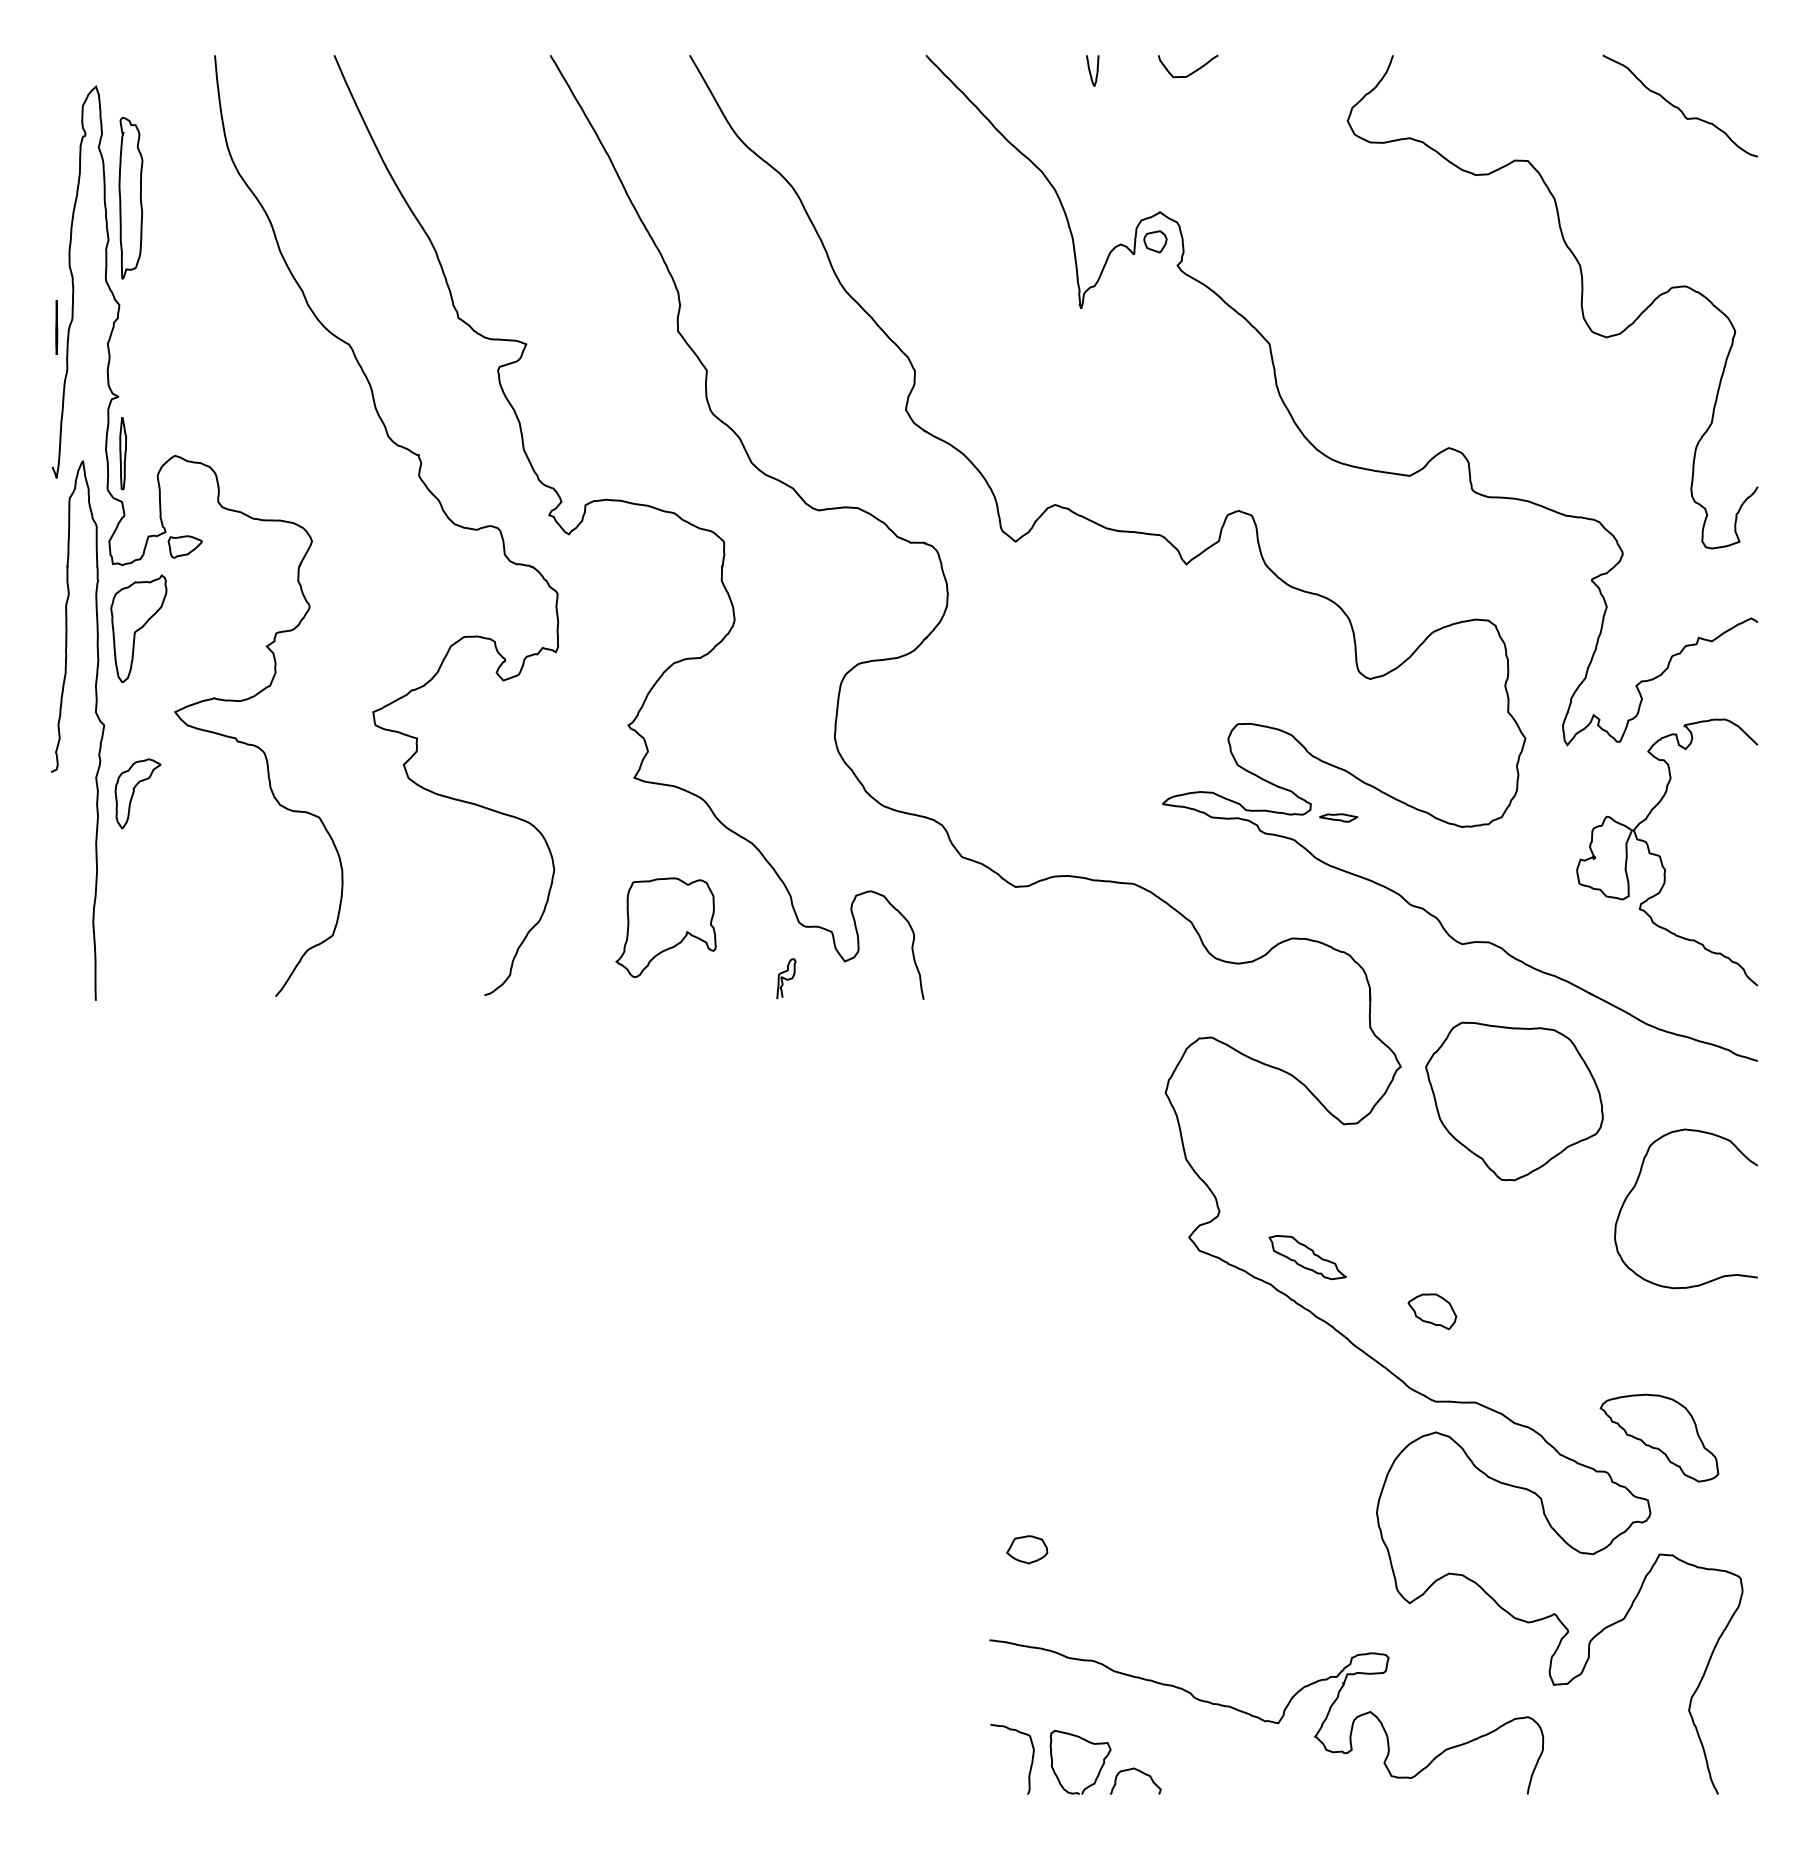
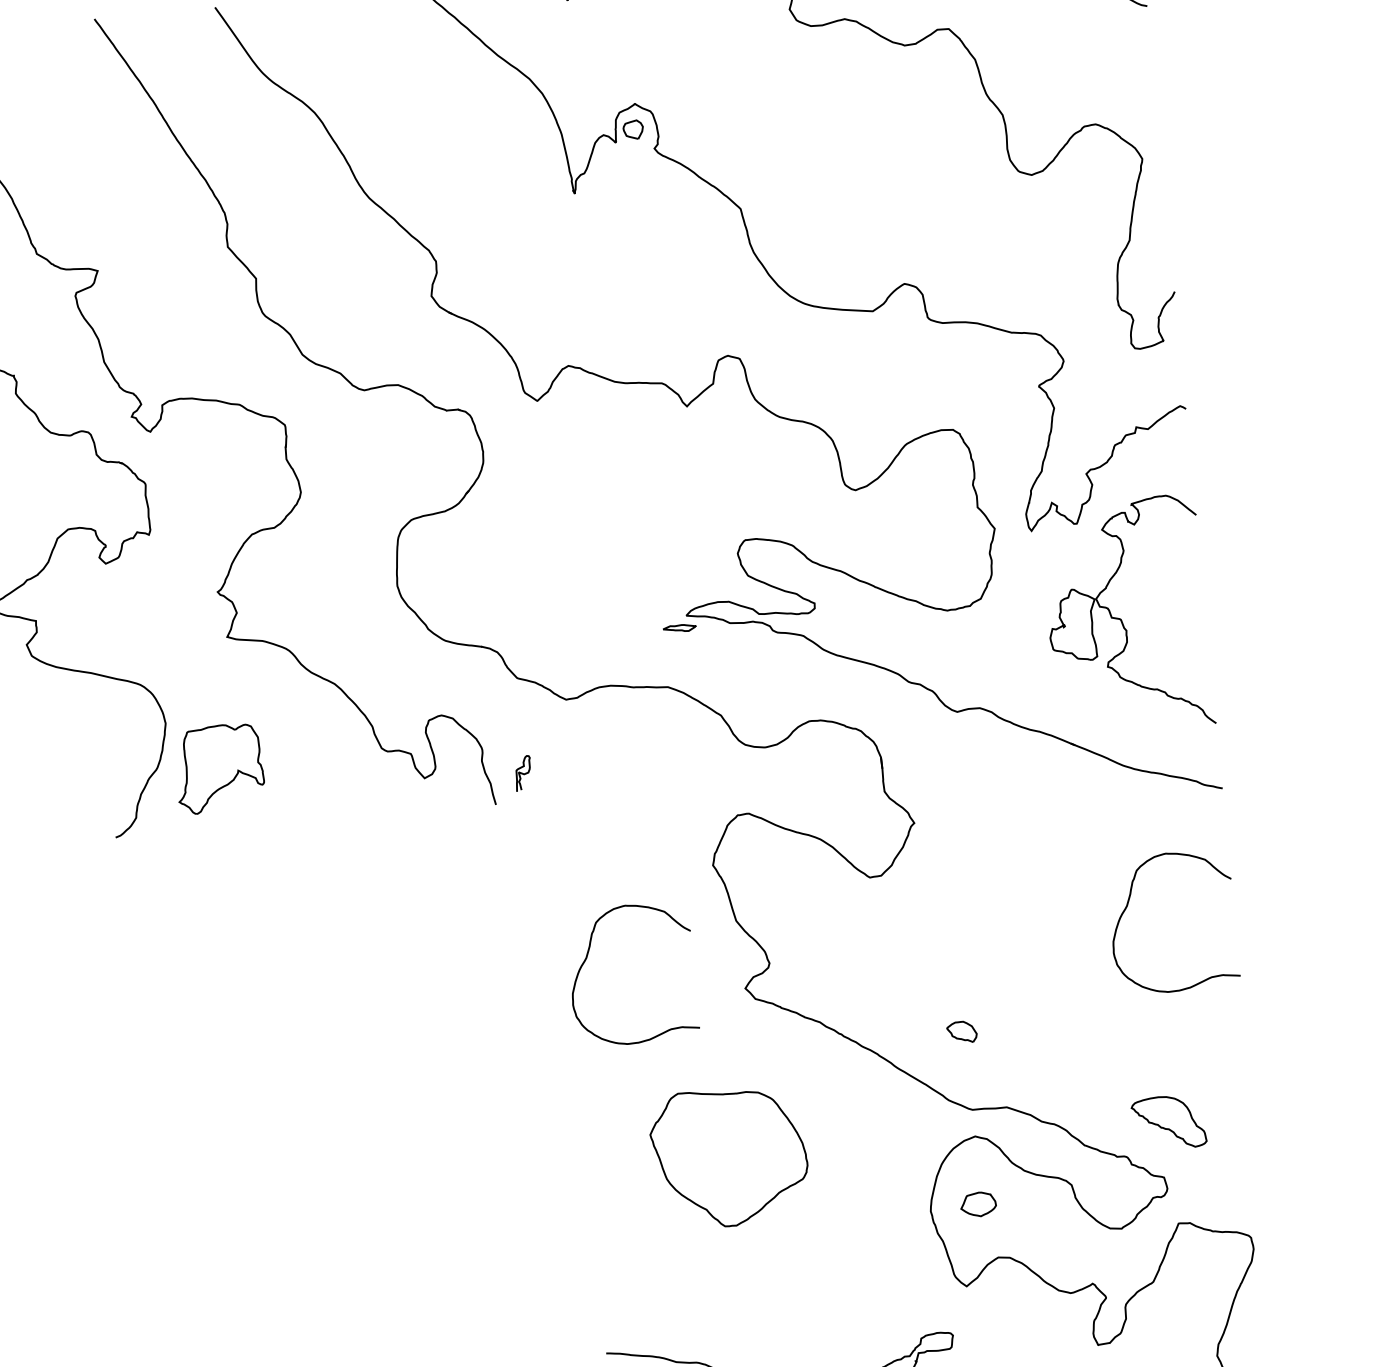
part: (1338, 817) -> (679, 628), moved
part: (665, 927) -> (219, 768), moved
curve: (786, 978) -> (523, 773), moved
part: (1514, 1101) -> (729, 1157), moved
curve: (1011, 1185) -> (587, 958), added
part: (1307, 1257) -> (849, 995), removed
part: (1432, 1311) -> (962, 1032), size x0.7
part: (1659, 1437) -> (1168, 1122), size x0.7
part: (1027, 1549) -> (978, 1204), moved

